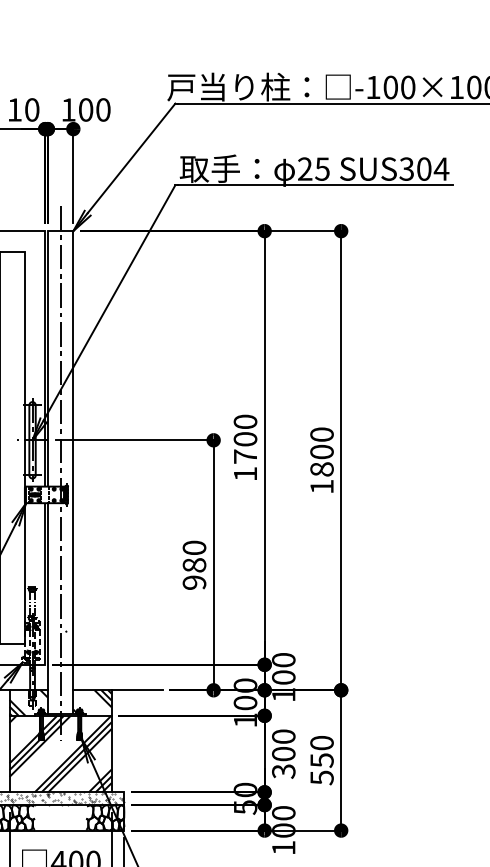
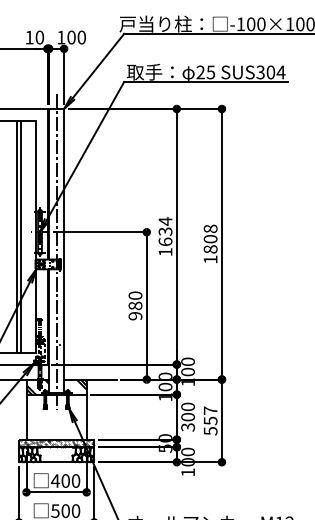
text: (321, 433) -> (210, 228), 1800 -> 1808
text: (245, 439) -> (165, 231), 1700 -> 1634
text: (321, 742) -> (210, 410), 550 -> 557
hatch: (60, 752) -> (56, 416), removed

